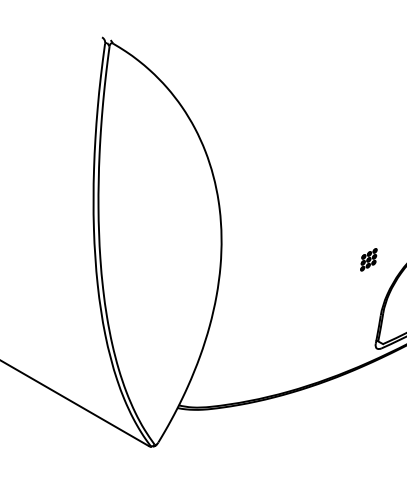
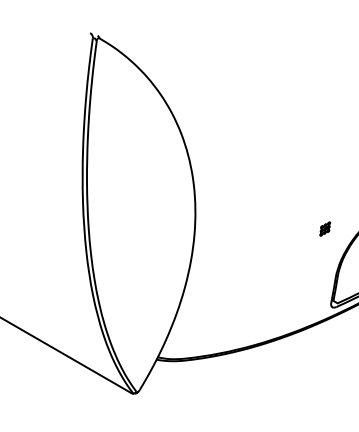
part: (368, 259) -> (324, 228), size x0.7

